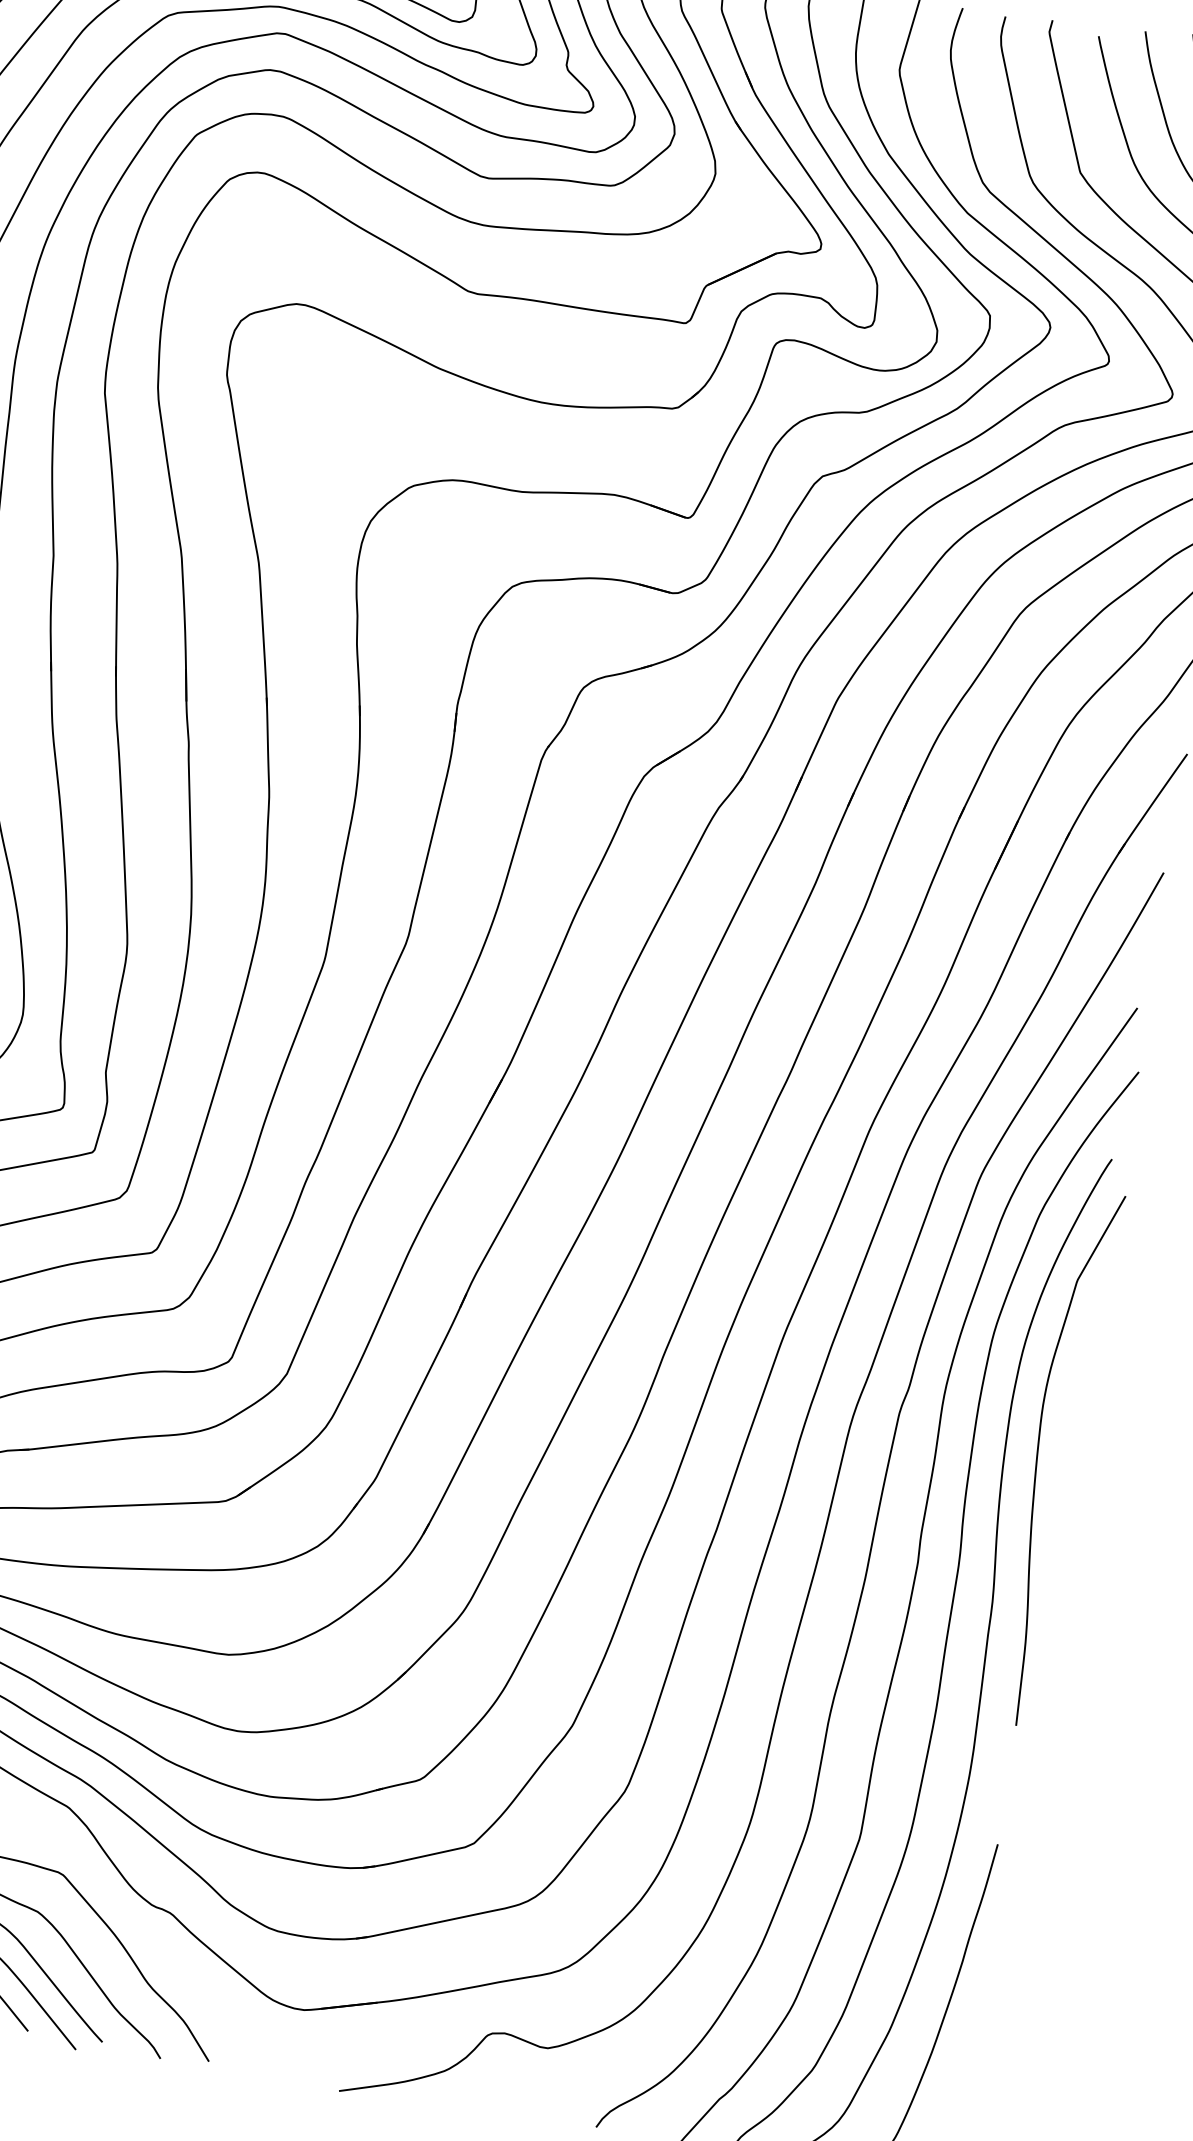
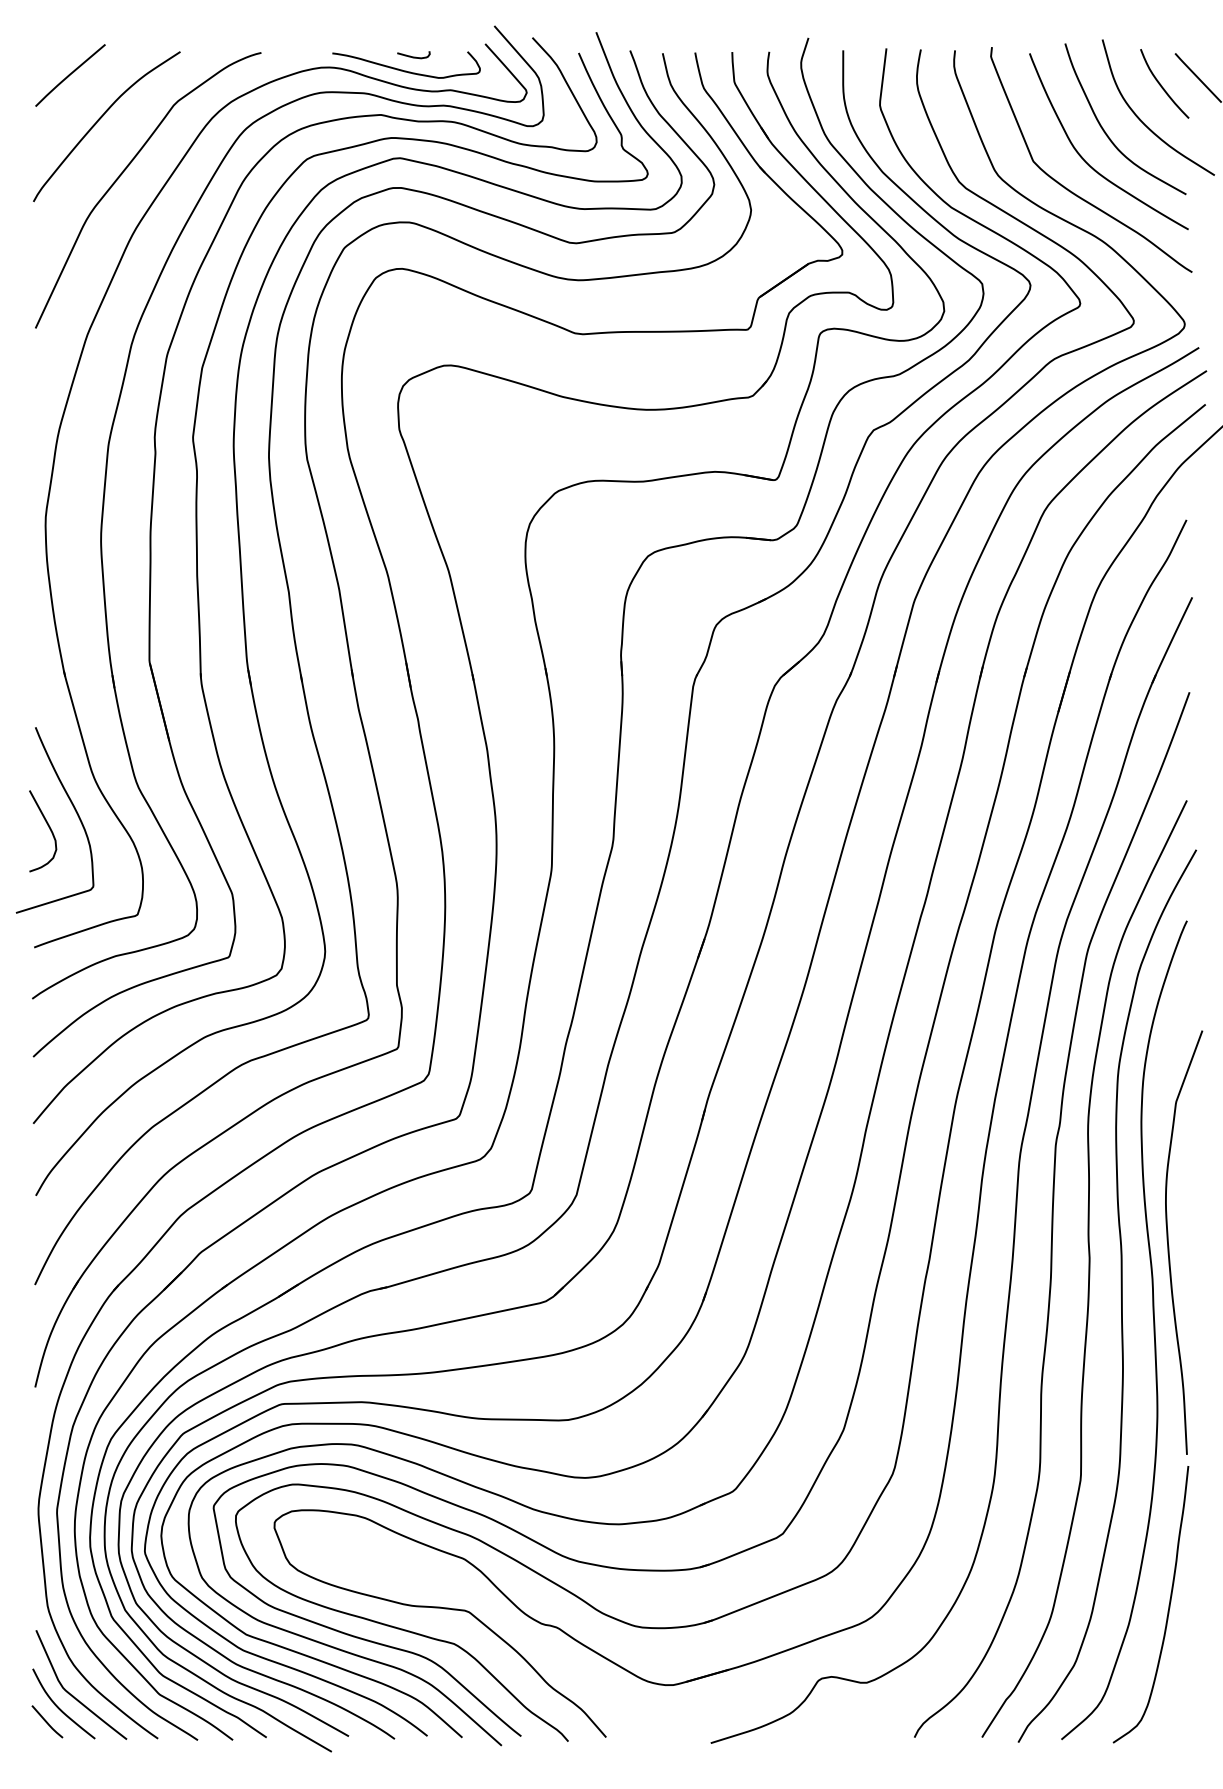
curve: (1038, 1460) -> (1169, 1246), moved

